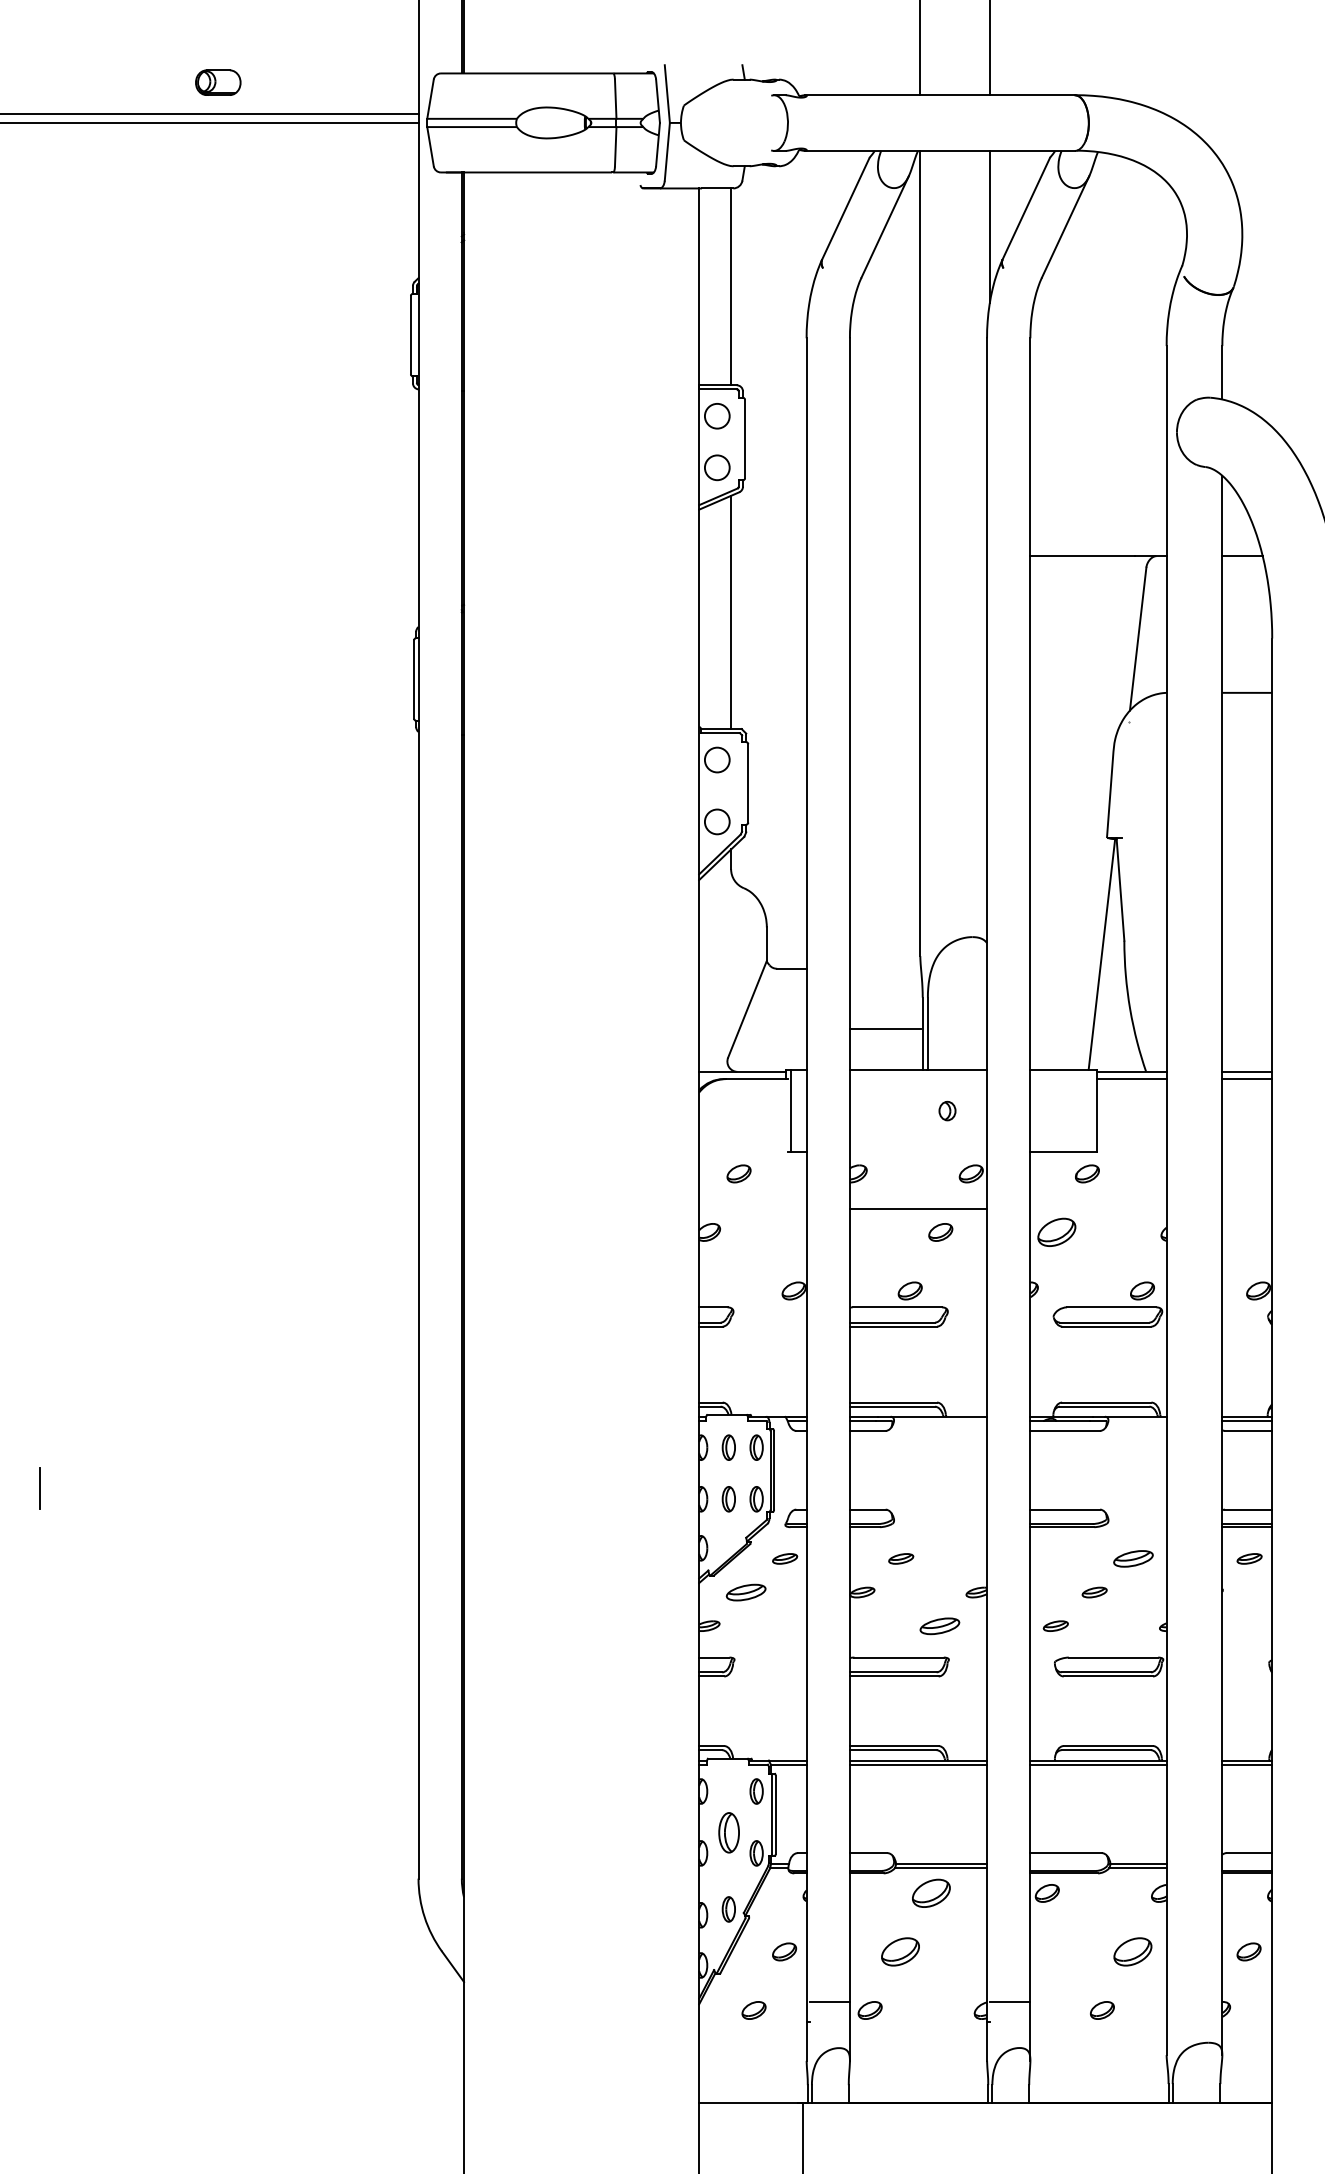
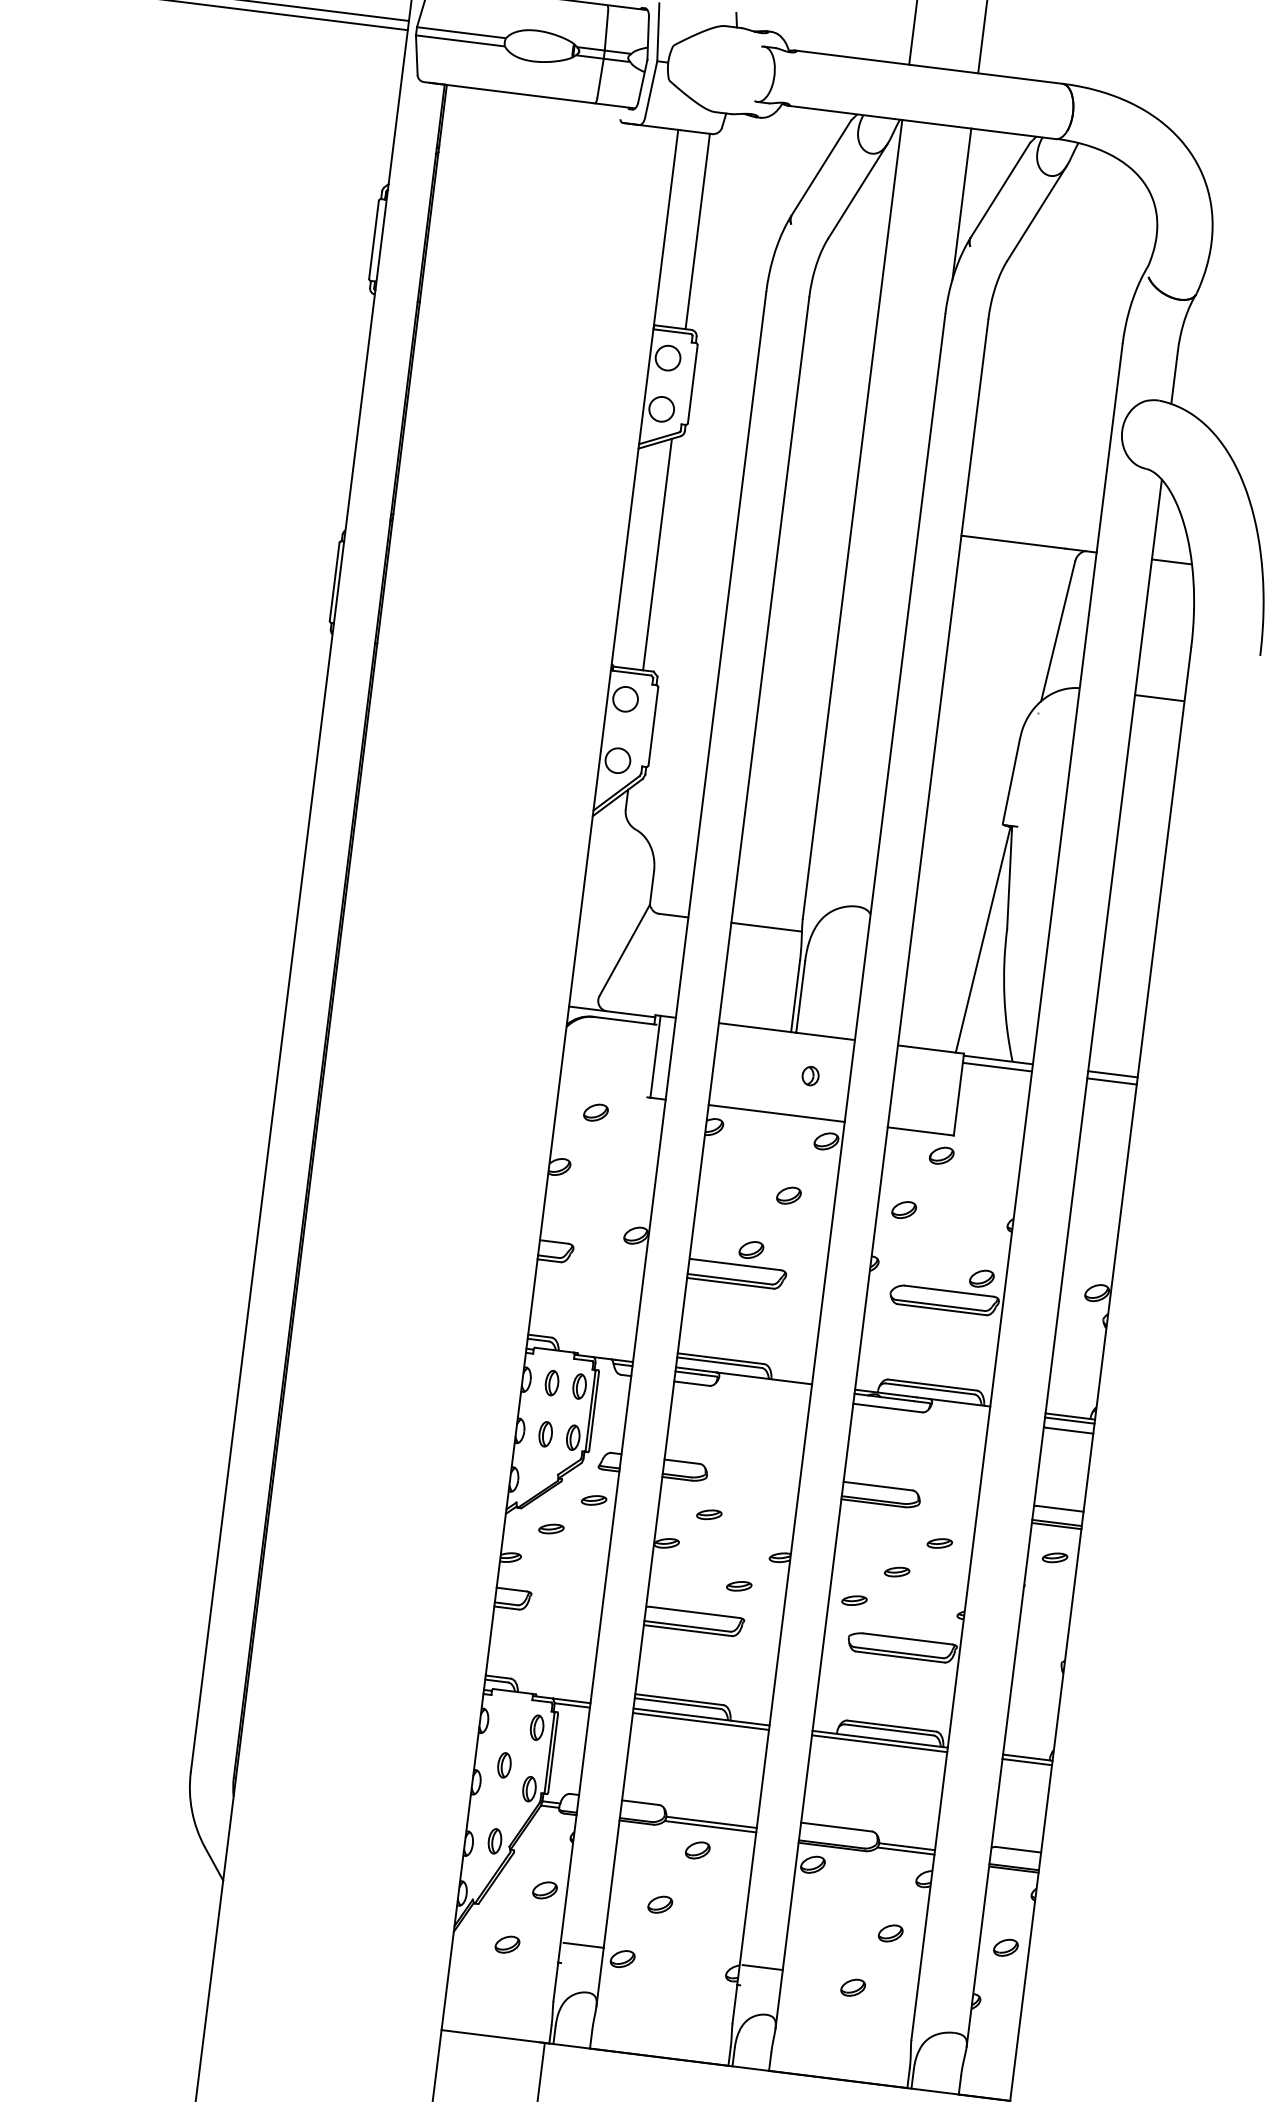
line: (885, 1028) -> (766, 926), moved
line: (918, 1209) -> (776, 1113), moved
part: (1056, 1232) -> (903, 1210), size x0.62
part: (1133, 1558) -> (939, 1543), size x0.62
part: (746, 1592) -> (551, 1529), size x0.62
part: (939, 1625) -> (739, 1585), size x0.62
part: (728, 1832) -> (504, 1764), size x0.62
part: (930, 1893) -> (697, 1850), size x0.62
part: (900, 1951) -> (660, 1904), size x0.62
part: (1132, 1951) -> (890, 1932), size x0.62

